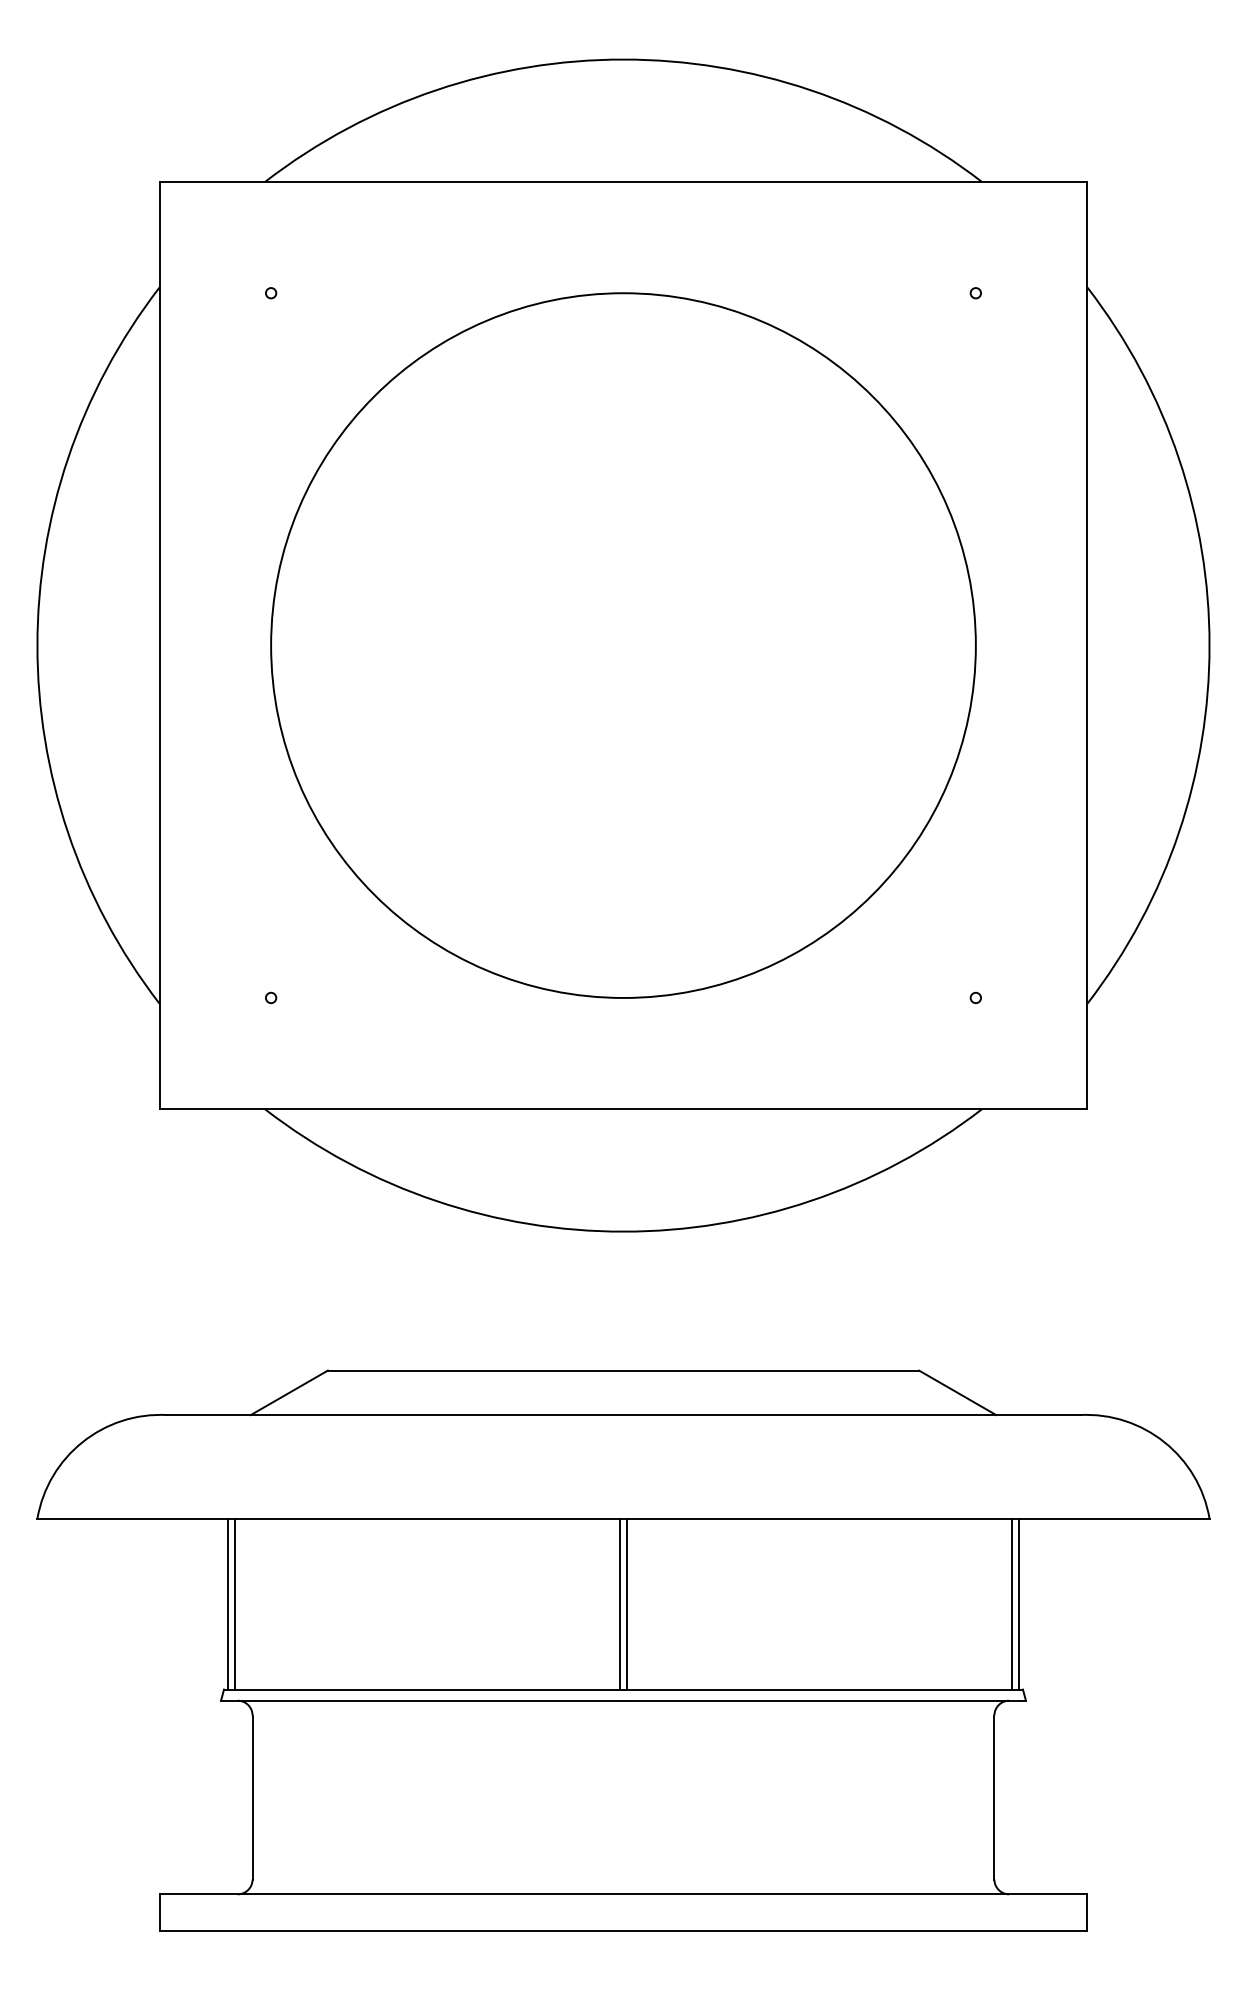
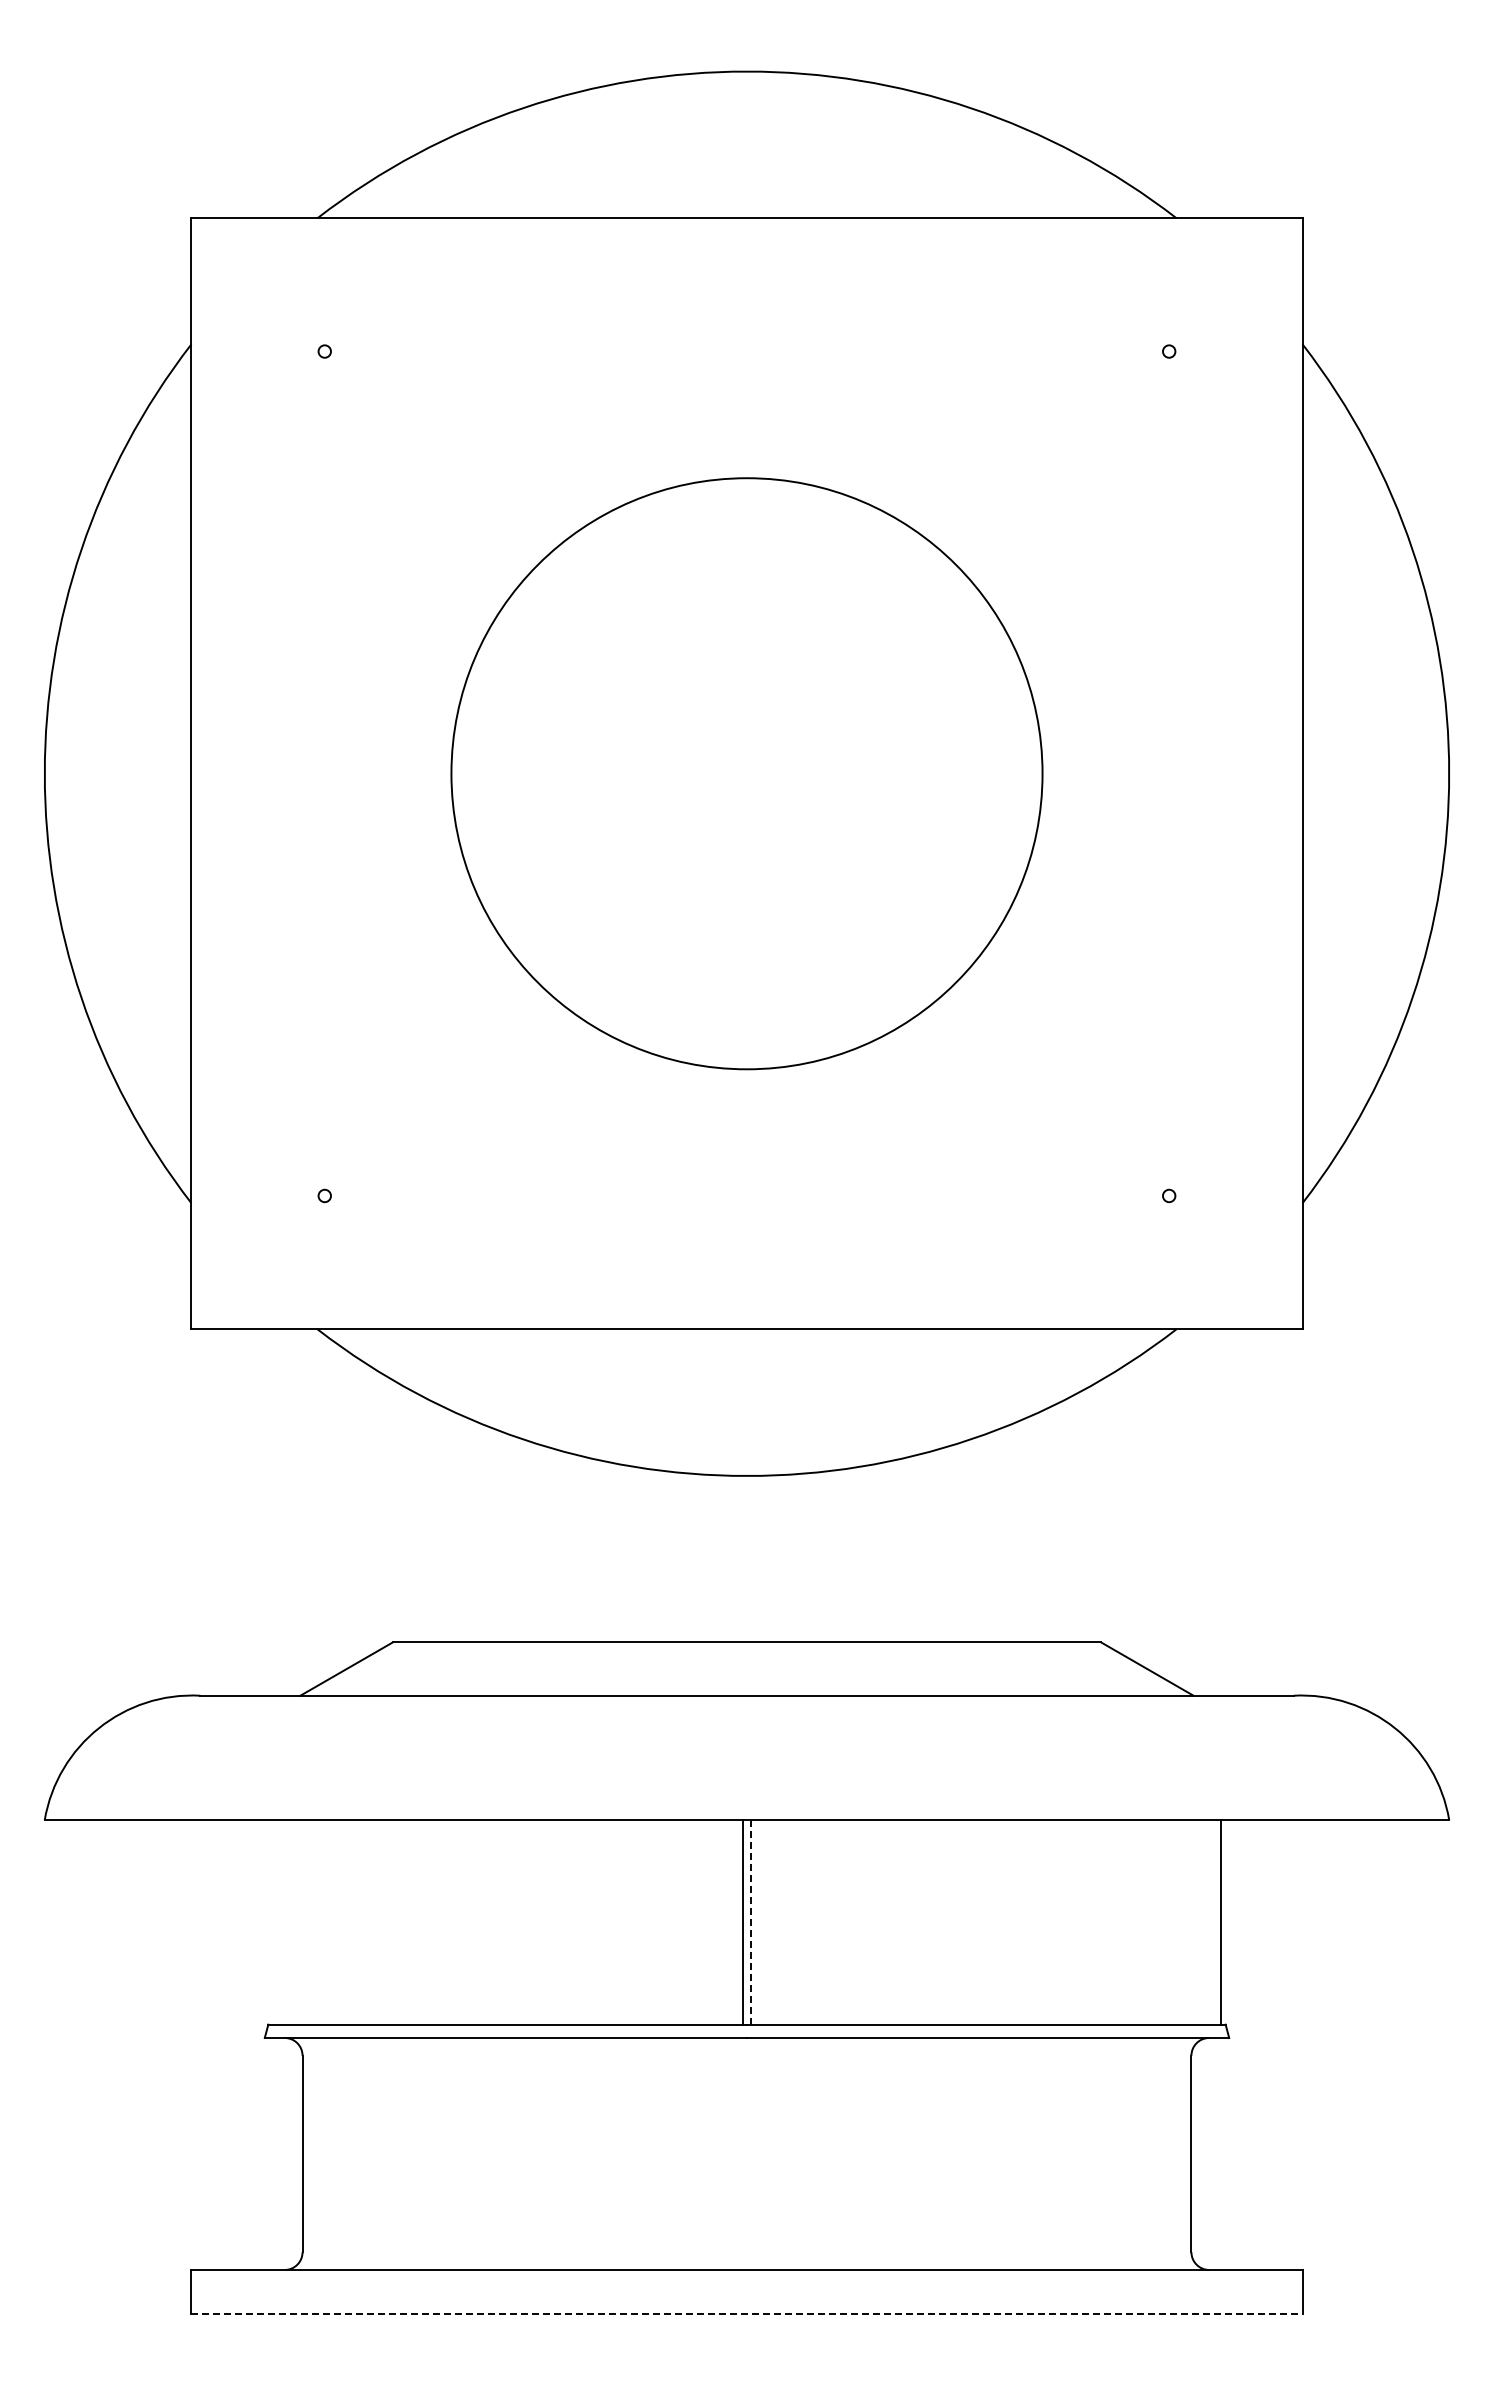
circle: (623, 645) -> (746, 773), size x0.7
line: (627, 1603) -> (751, 1921), solid -> dashed
line: (227, 1604) -> (272, 1922), removed
line: (234, 1604) -> (281, 1922), removed
line: (1012, 1604) -> (1212, 1922), removed
line: (623, 1931) -> (747, 2314), solid -> dashed

